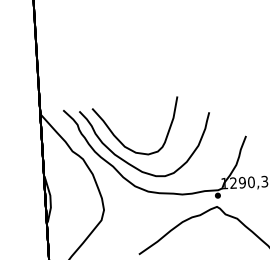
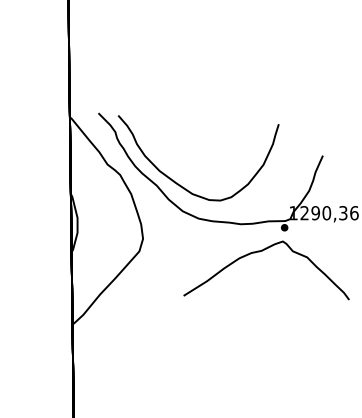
part: (121, 141) -> (168, 155), removed

